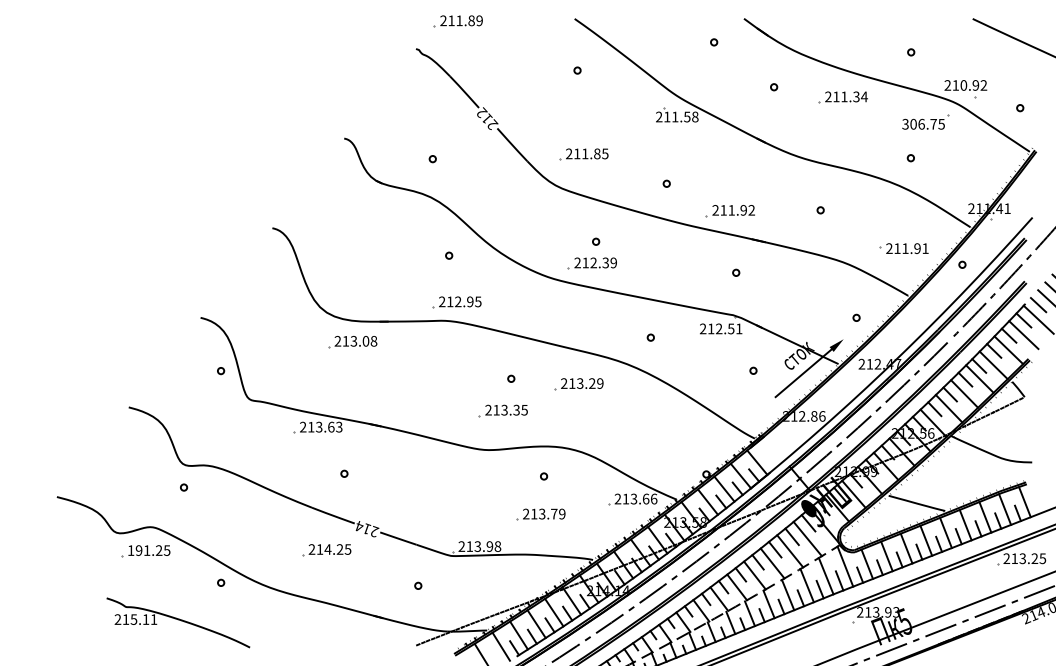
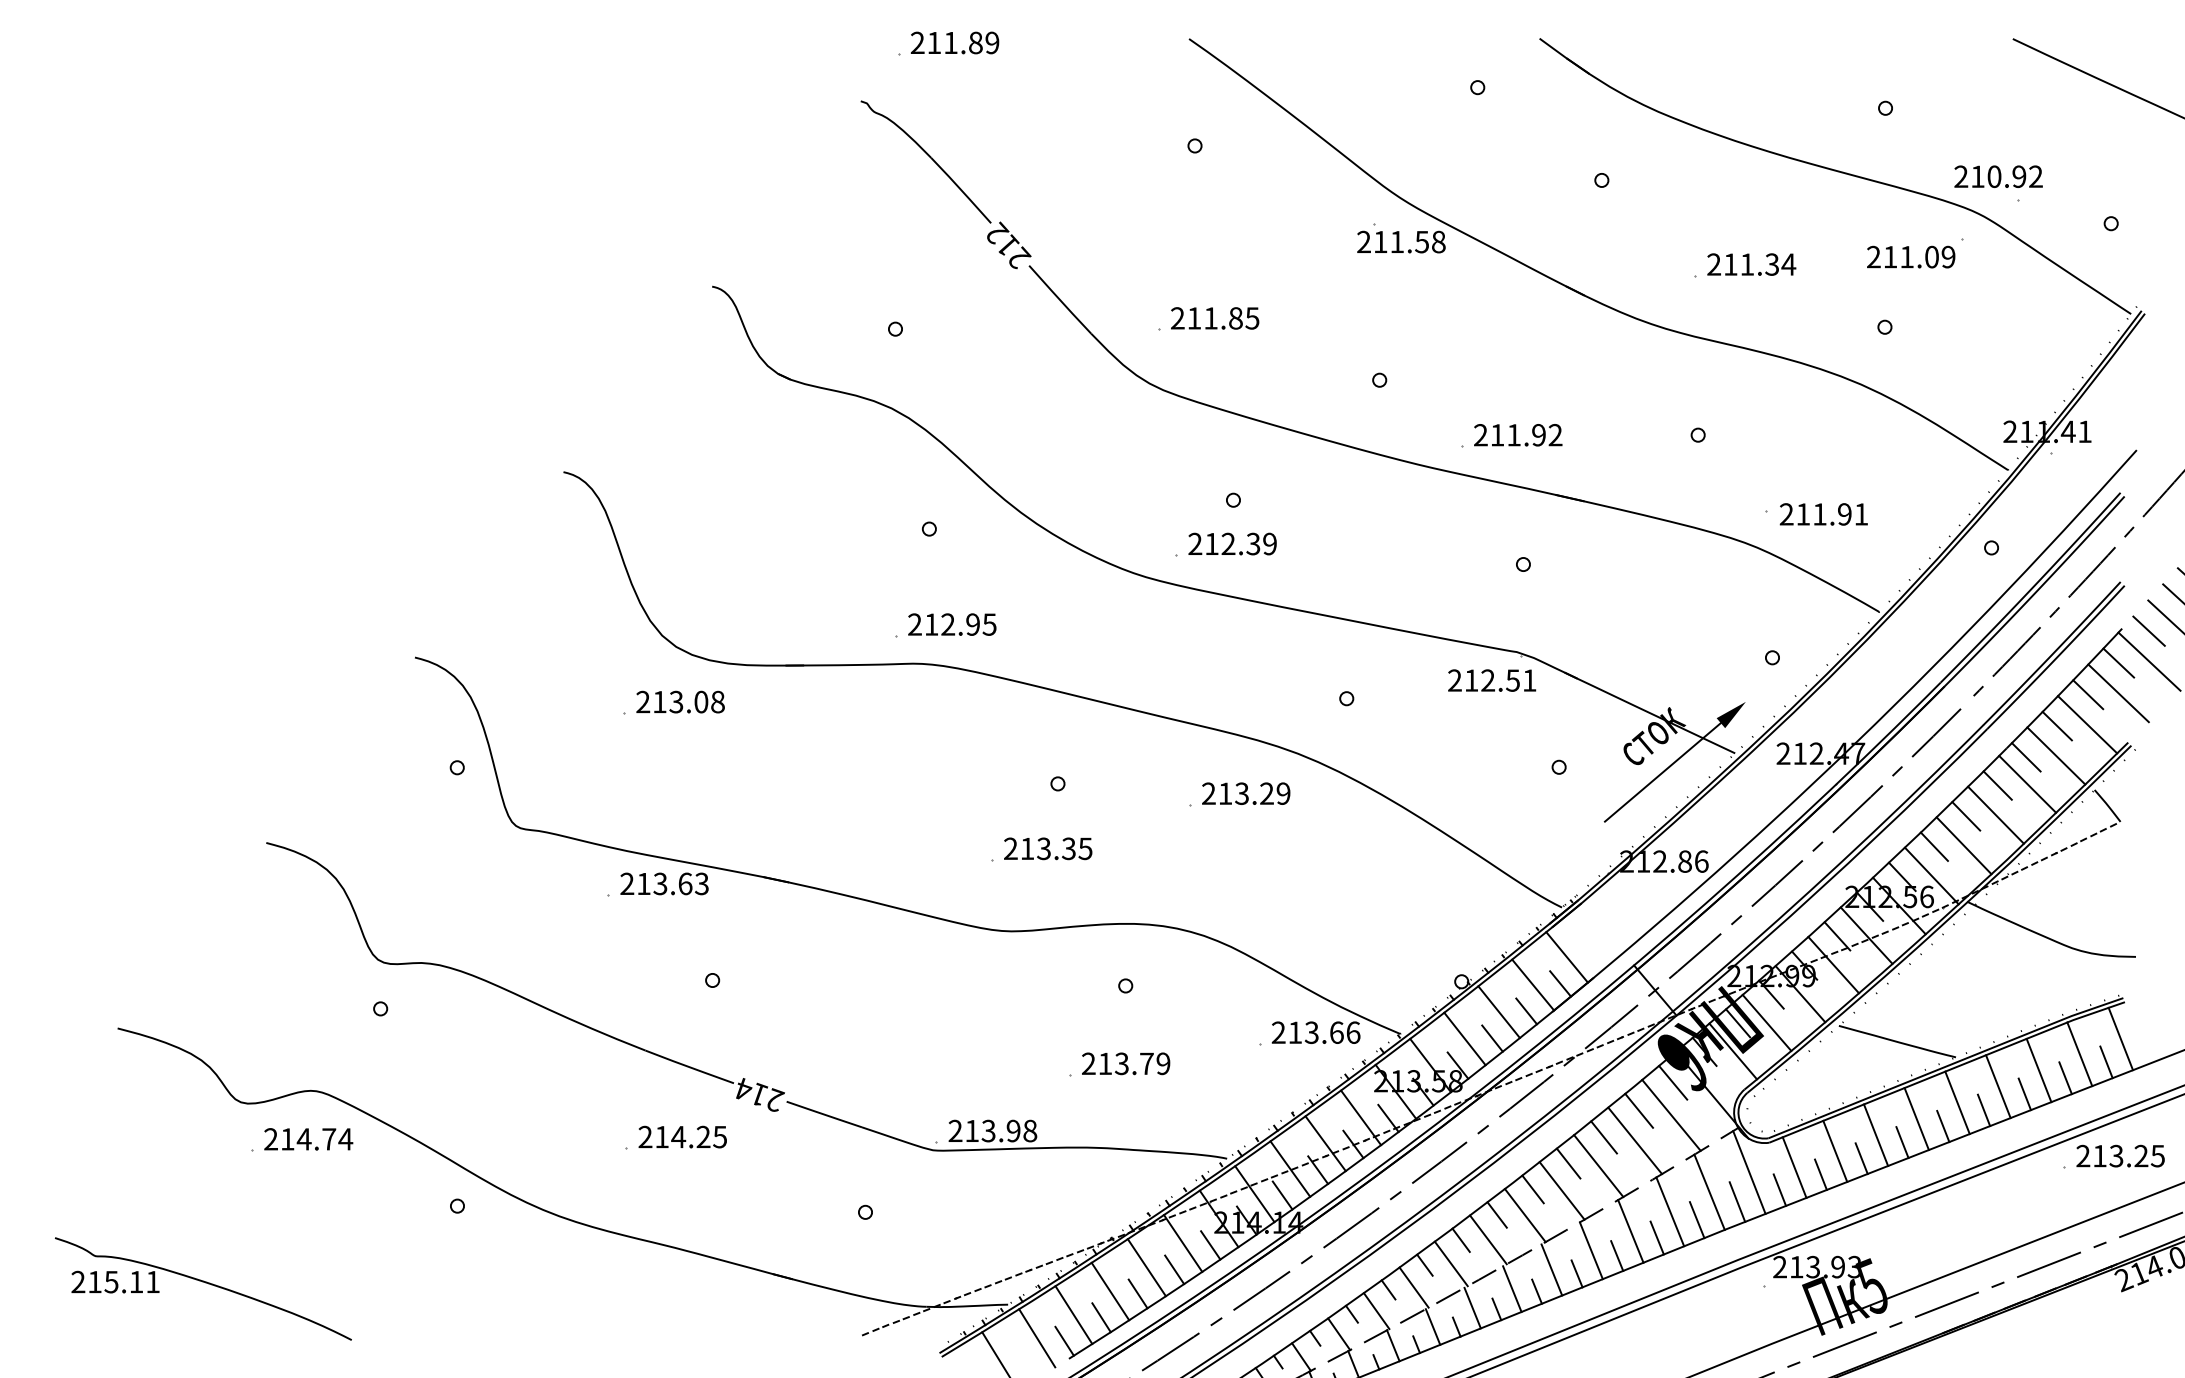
part: (842, 97) -> (1743, 265), moved
text: (923, 123) -> (1910, 255), 306.75 -> 211.09
part: (903, 248) -> (1815, 514), moved
part: (352, 342) -> (673, 704), moved
part: (578, 384) -> (1238, 795), moved
text: (148, 550) -> (307, 1139), 191.25 -> 214.74
part: (178, 622) -> (203, 1288), moved

